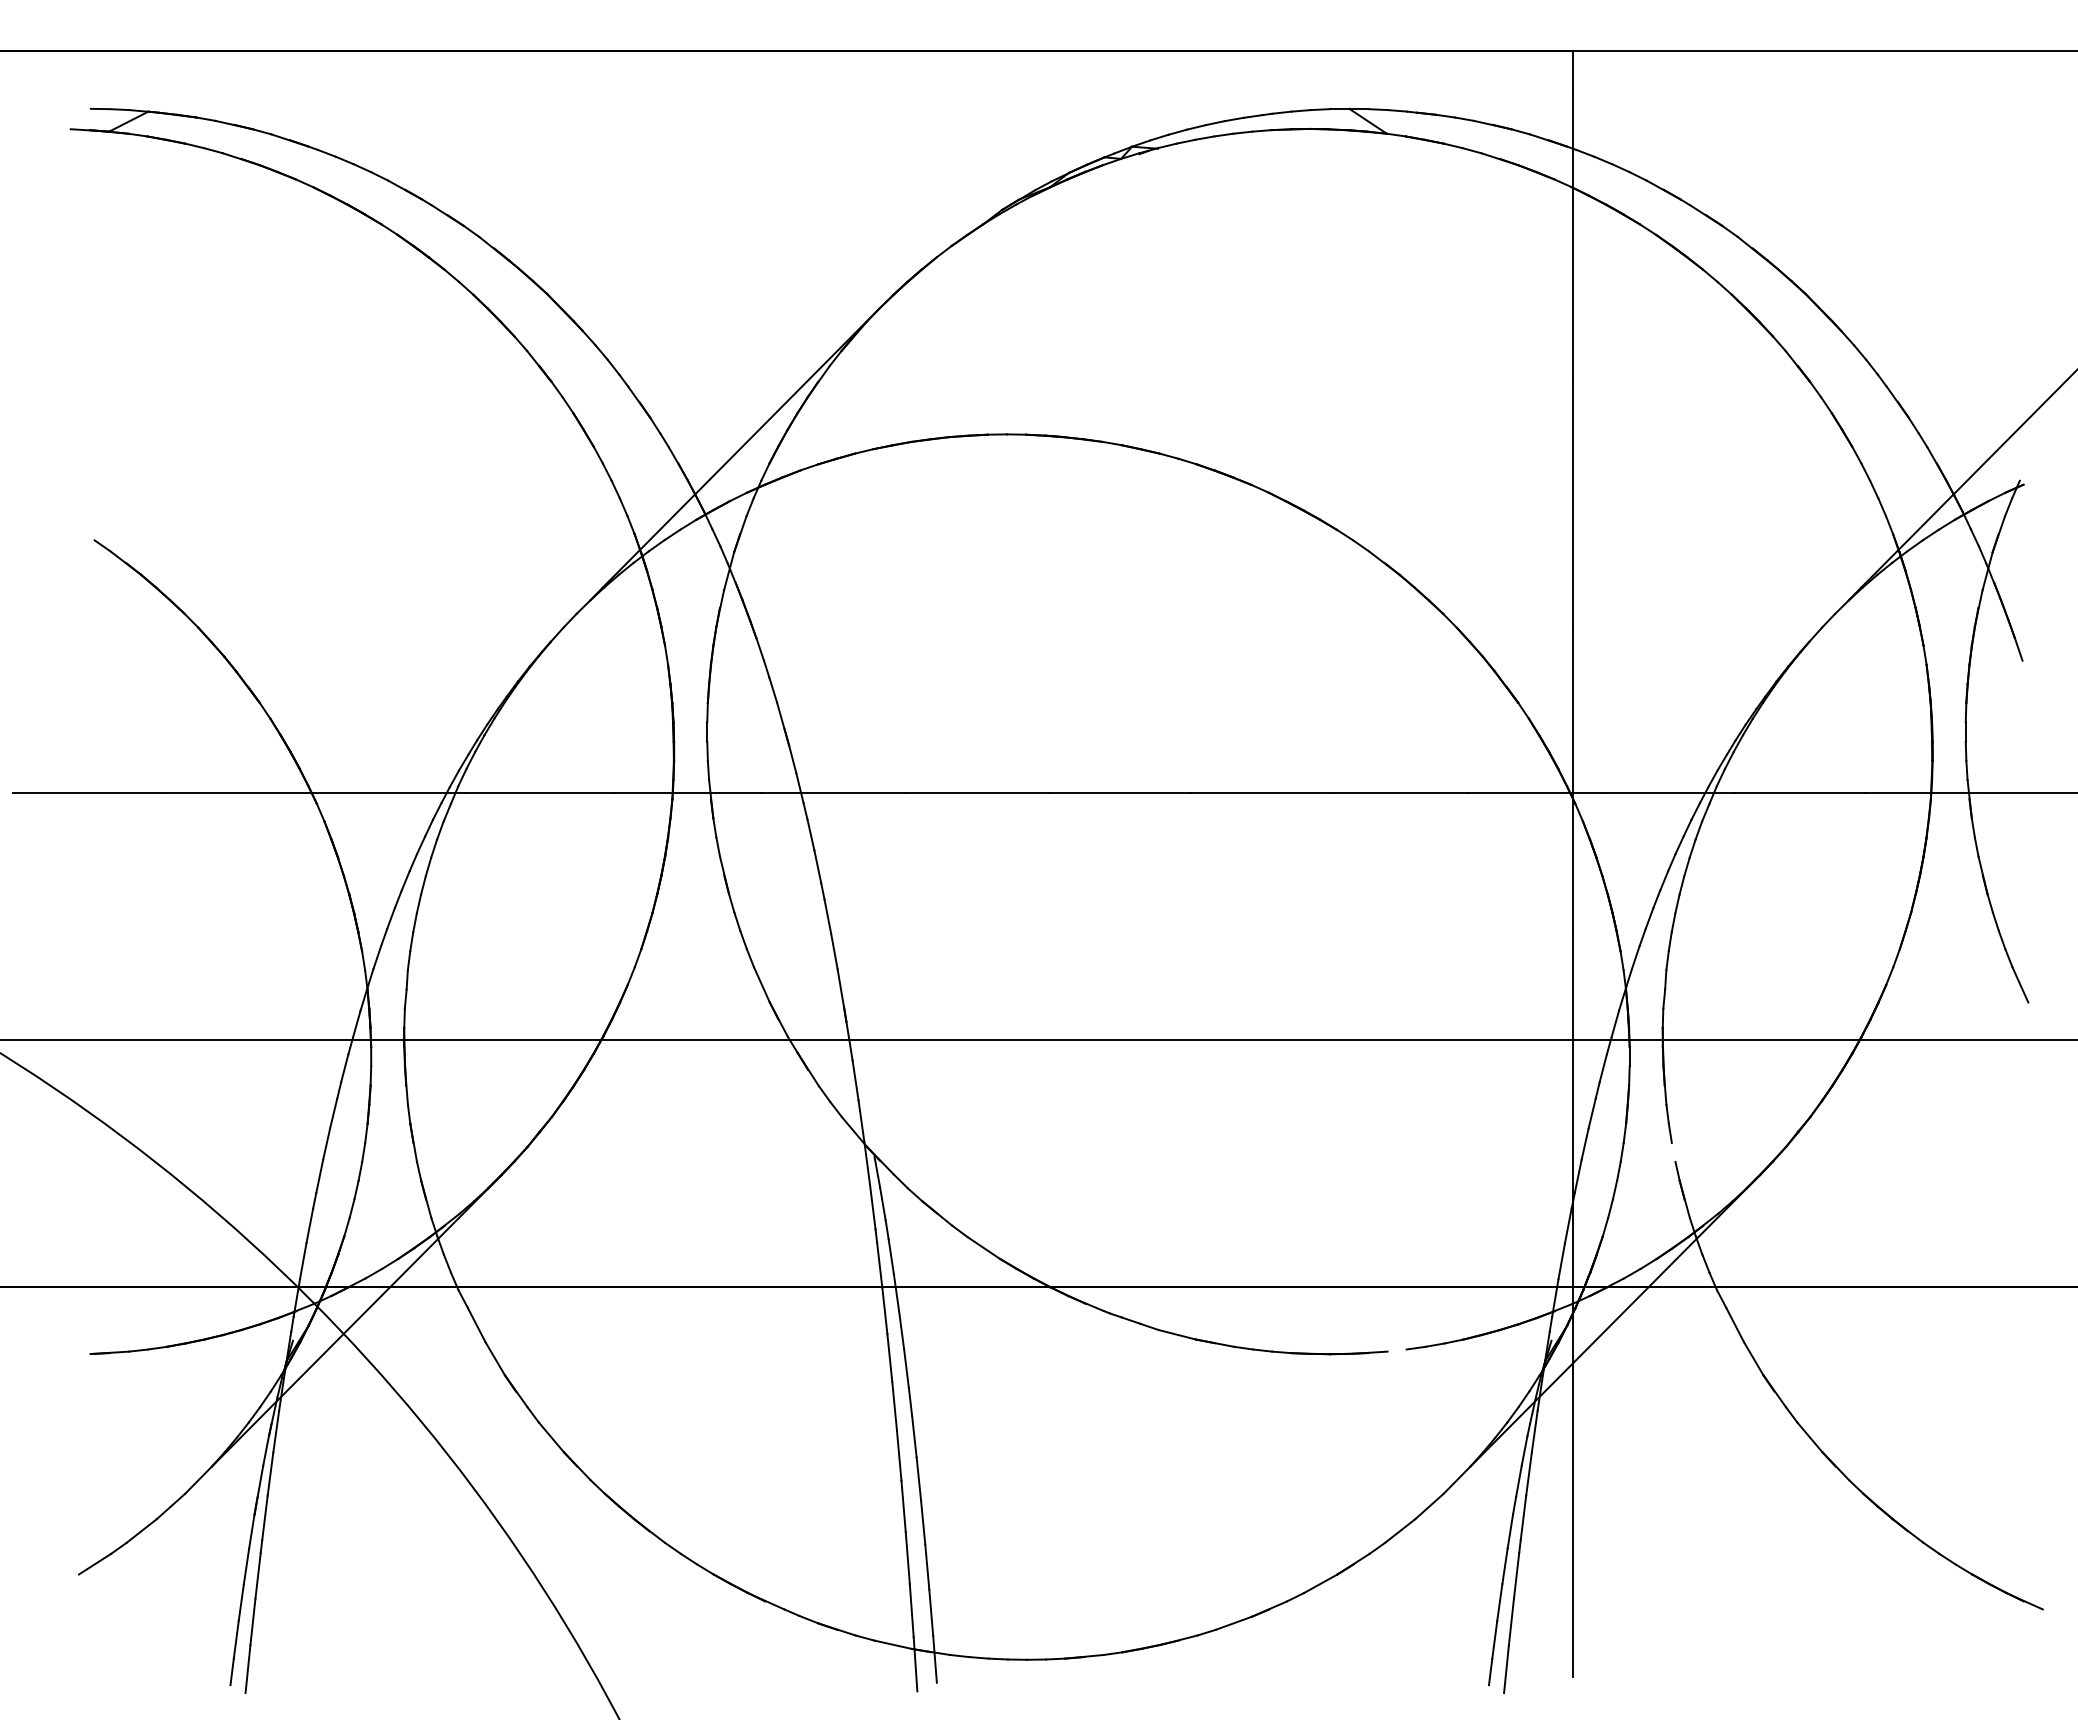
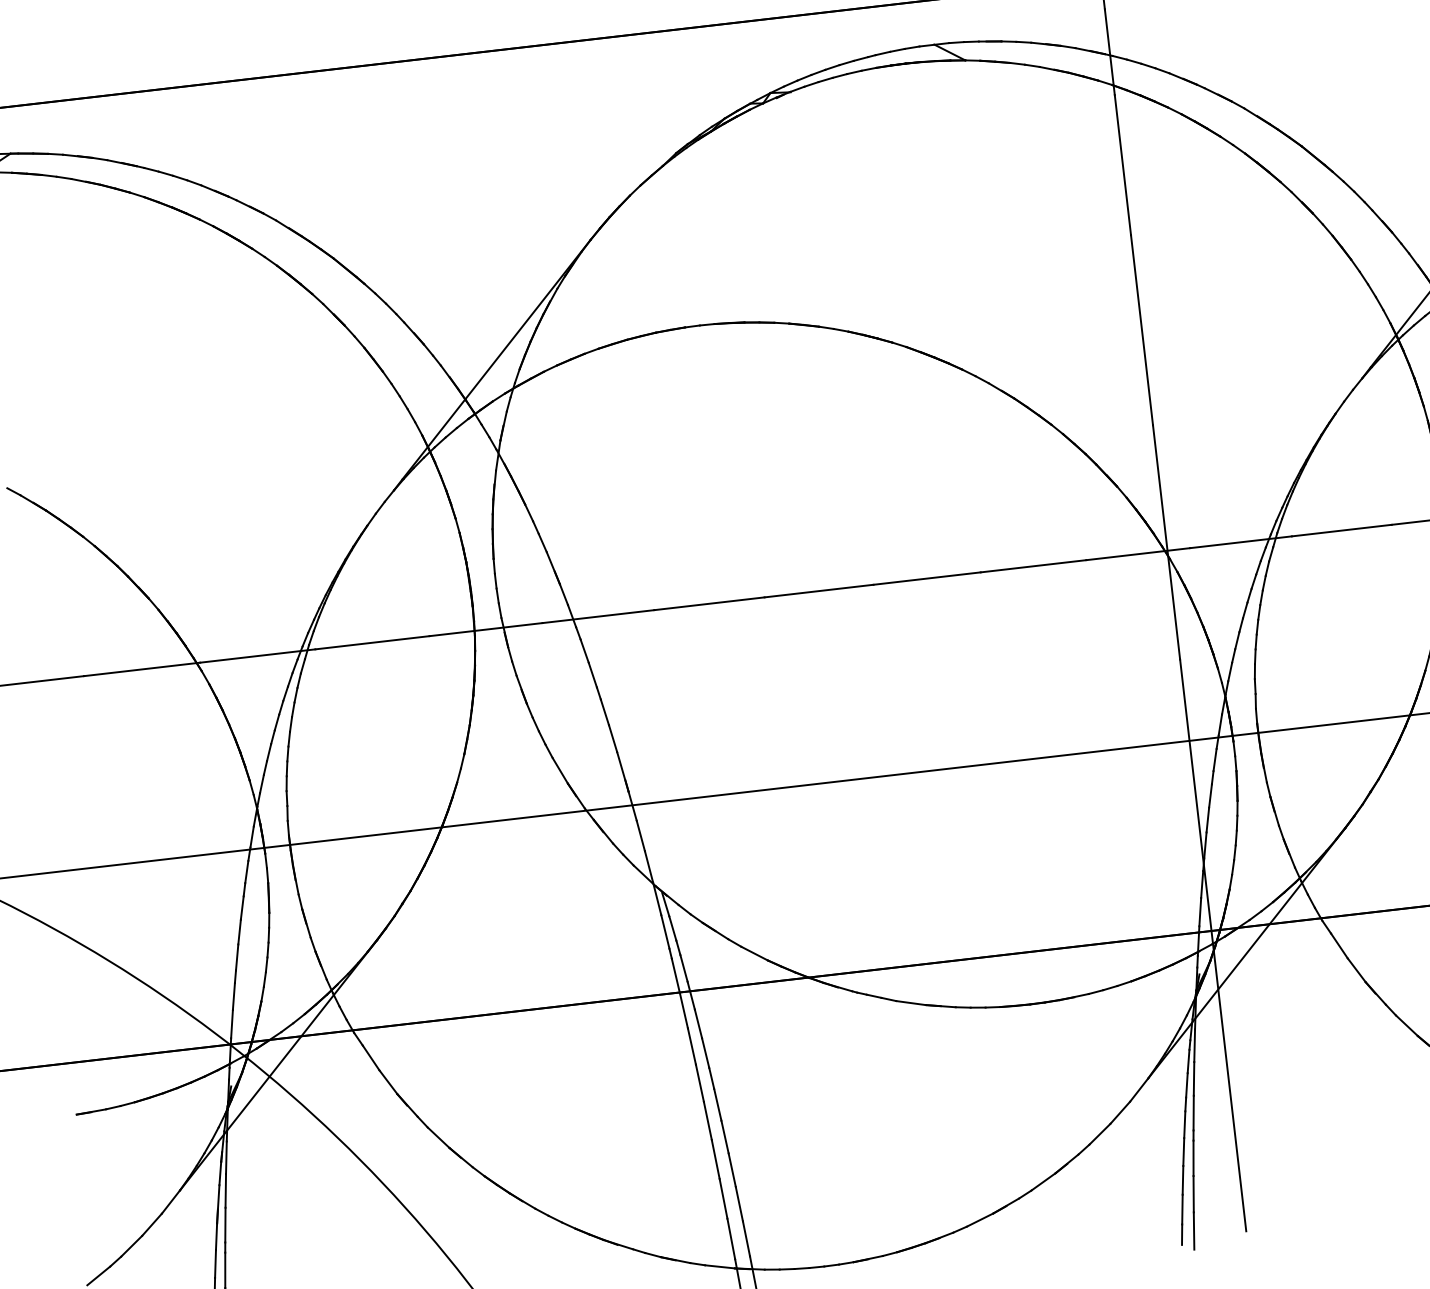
line: (1671, 1142) -> (1274, 811), added
line: (1387, 1351) -> (1074, 997), added

